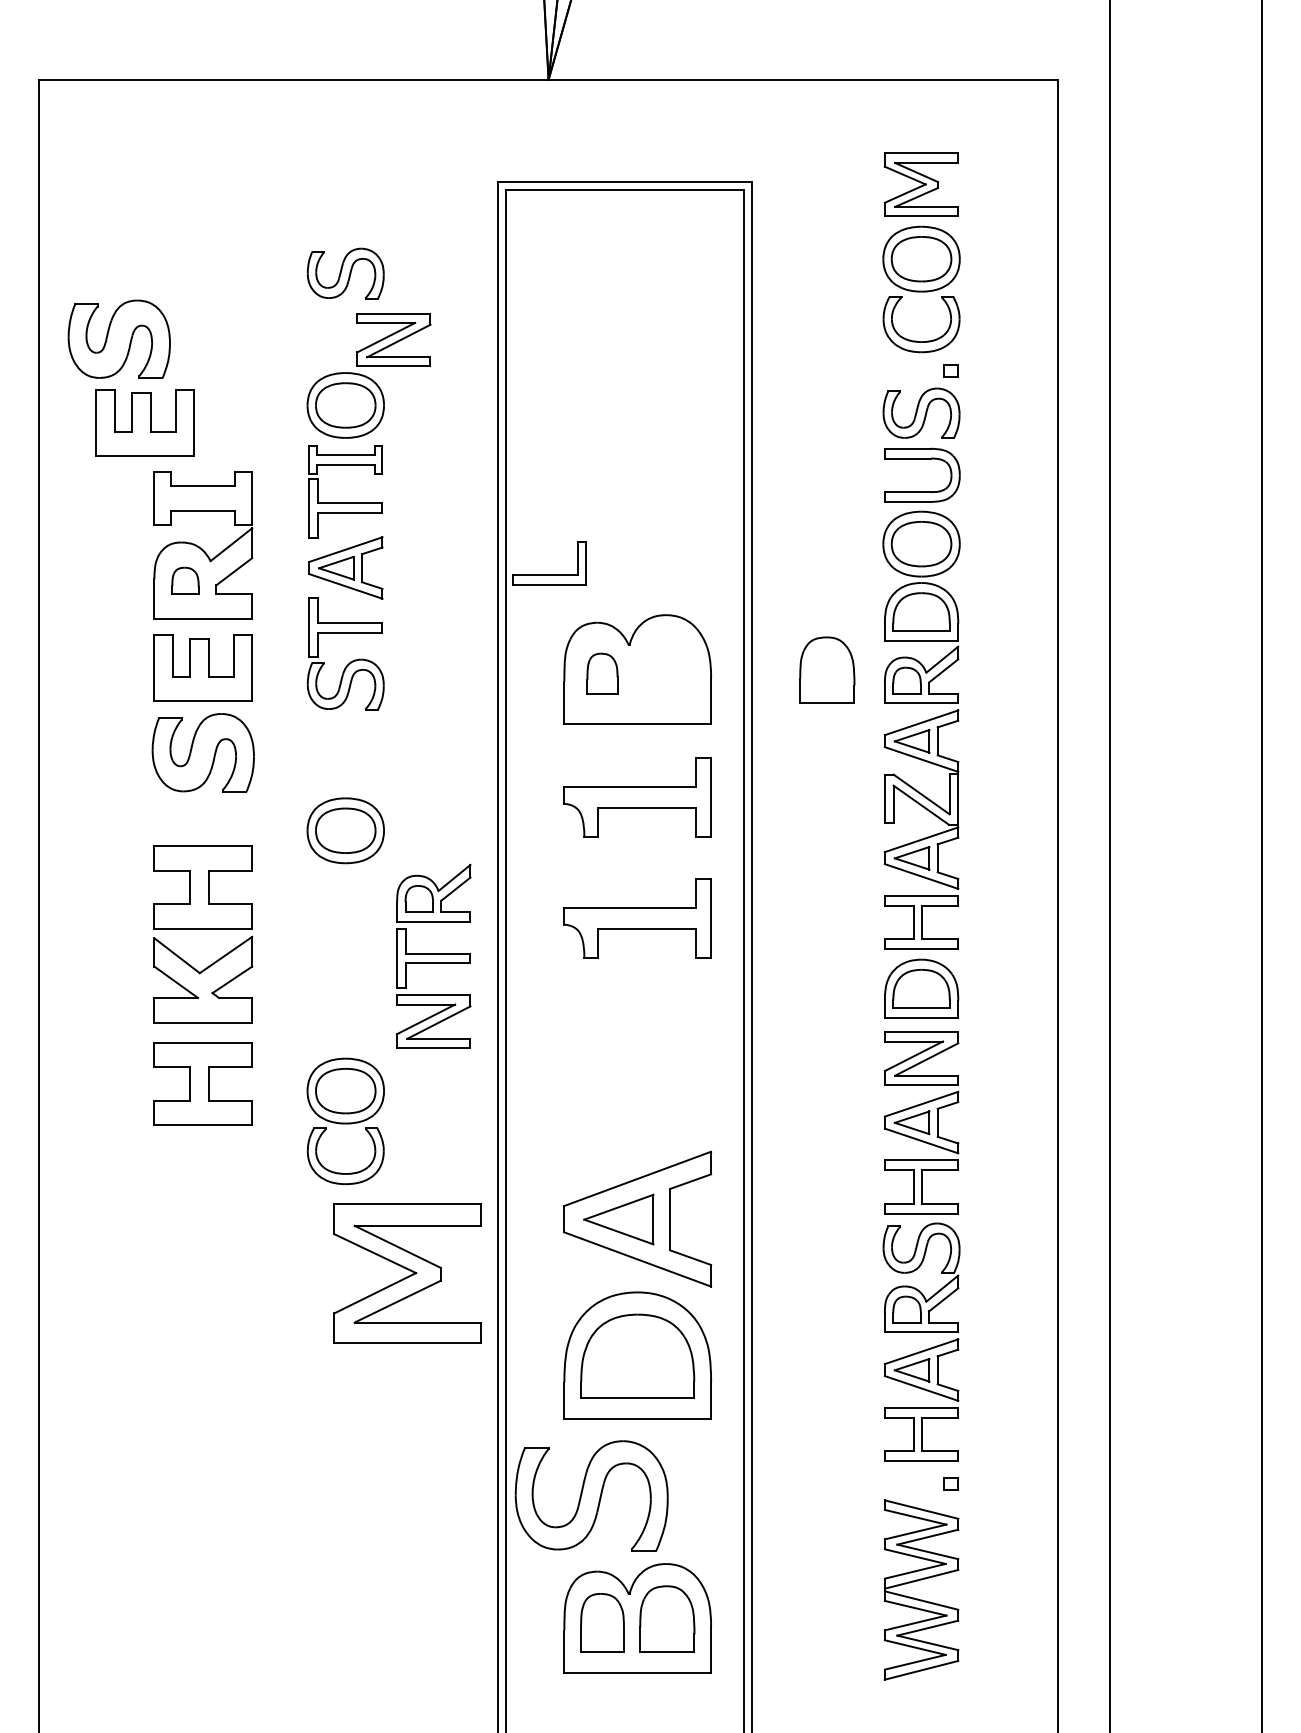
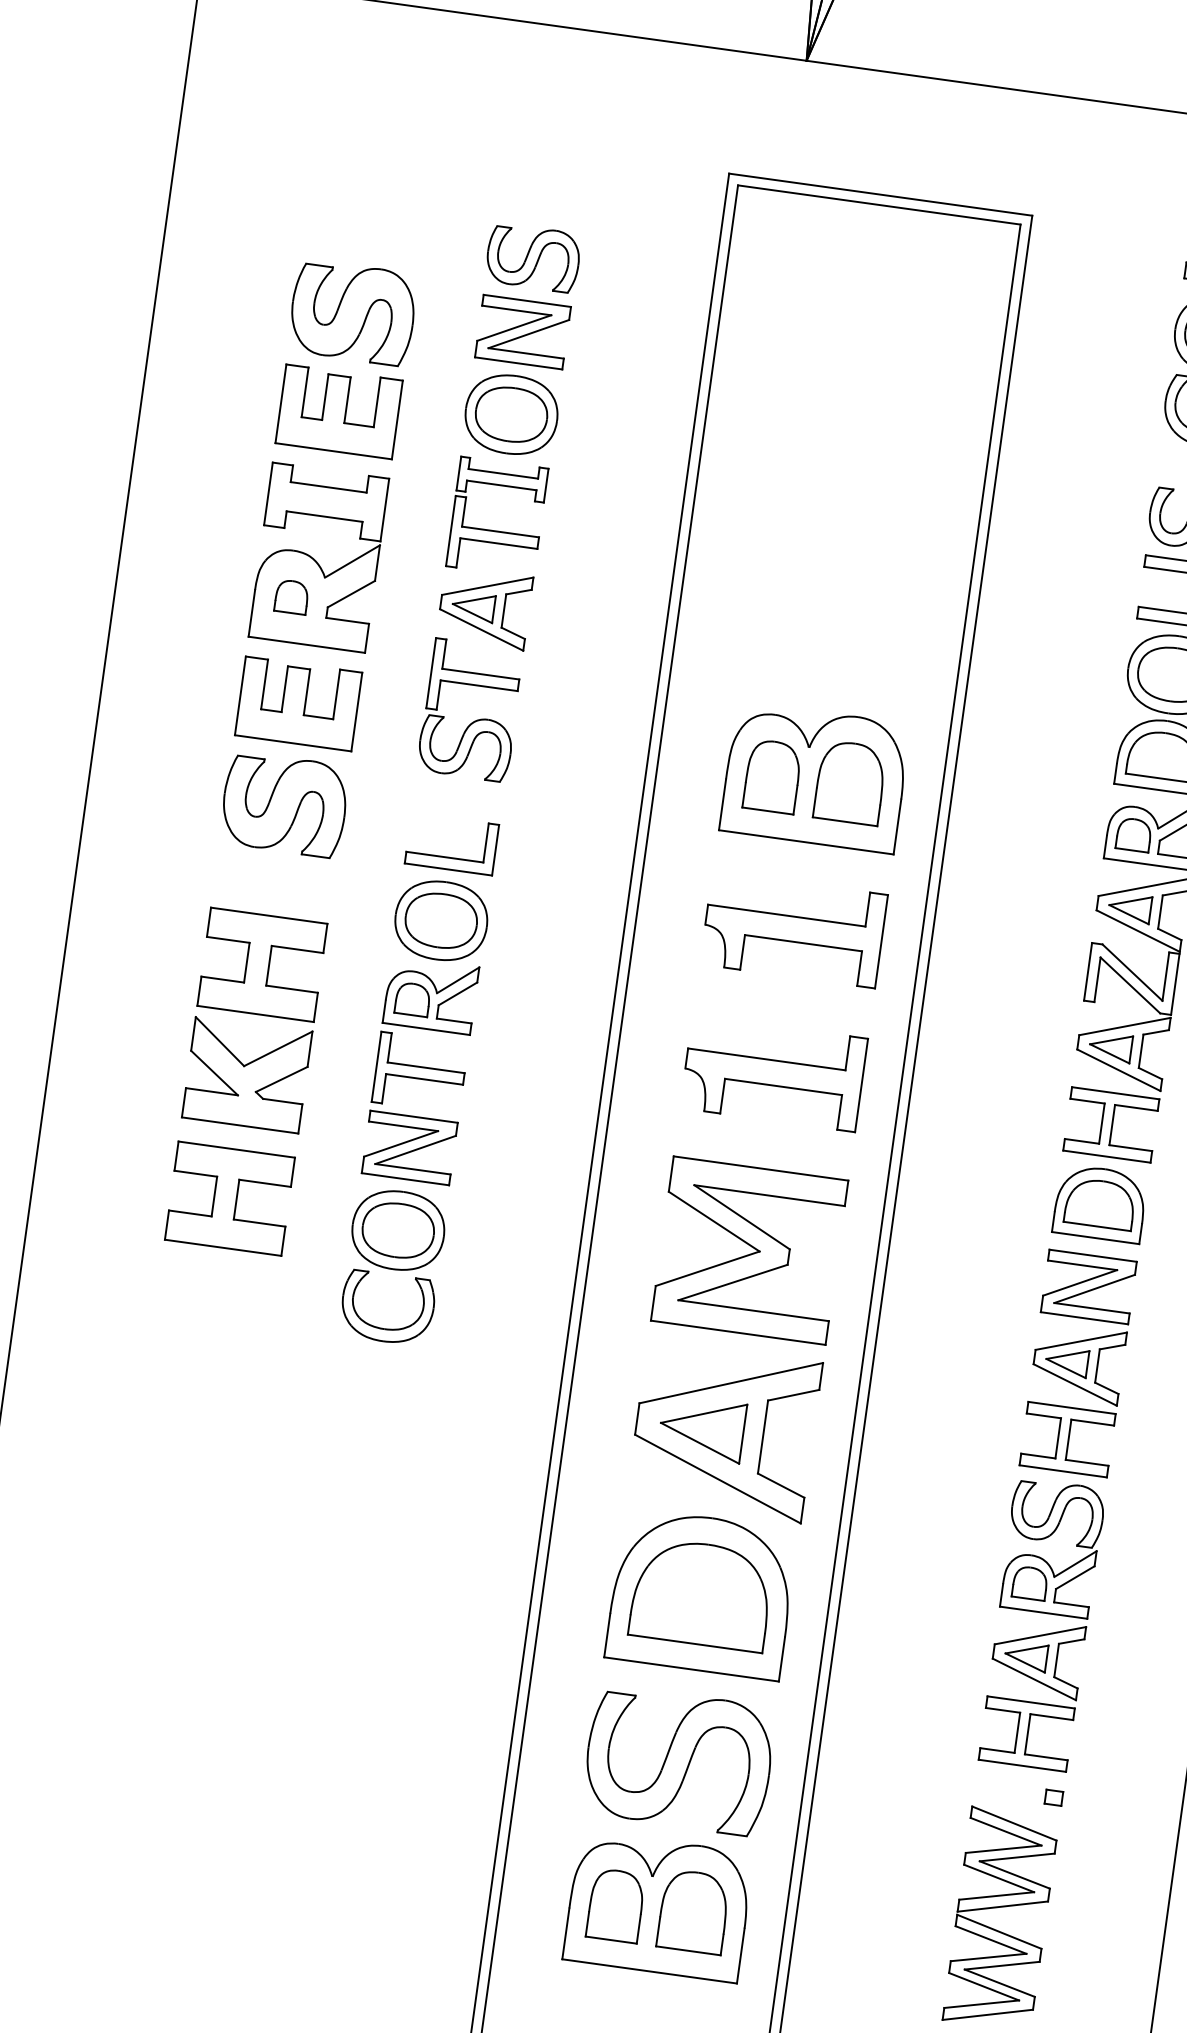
part: (118, 338) -> (352, 311), moved
part: (393, 339) -> (522, 331), moved
part: (144, 422) -> (338, 411), moved
part: (549, 574) -> (449, 857), moved
part: (827, 669) -> (850, 781), moved
part: (602, 673) -> (772, 776), size x1.43
part: (433, 955) -> (420, 1069), moved
part: (407, 1273) -> (749, 1250), moved
part: (591, 1495) -> (678, 1759), moved

